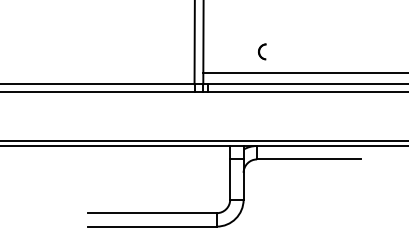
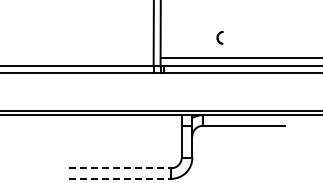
part: (261, 51) -> (219, 37), moved
line: (152, 213) -> (120, 168), solid -> dashed
line: (152, 226) -> (120, 178), solid -> dashed

